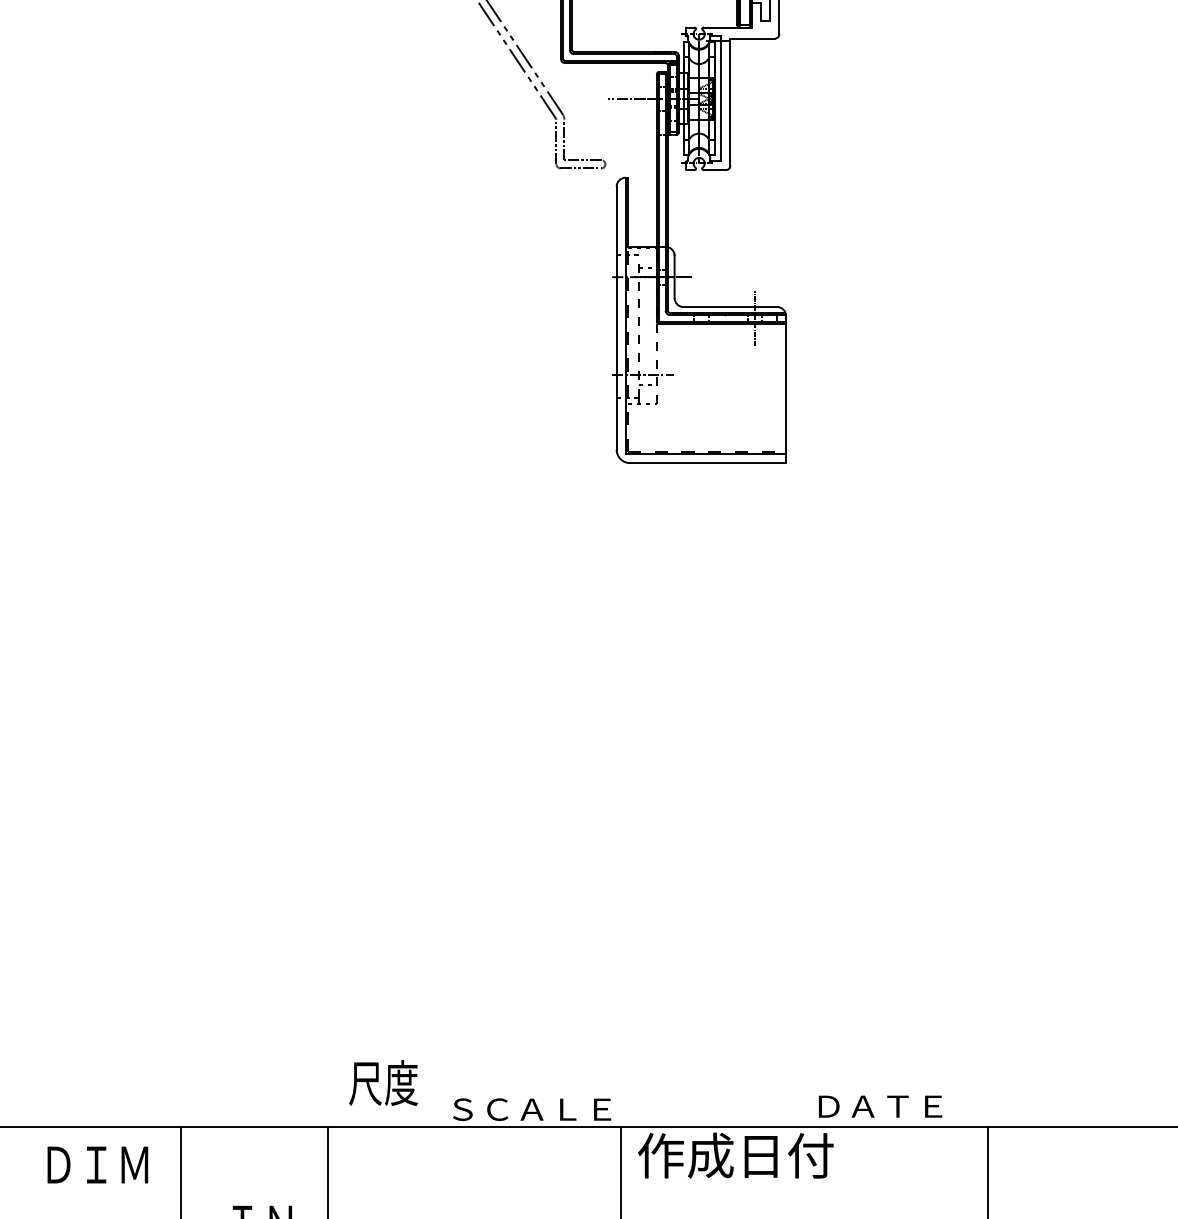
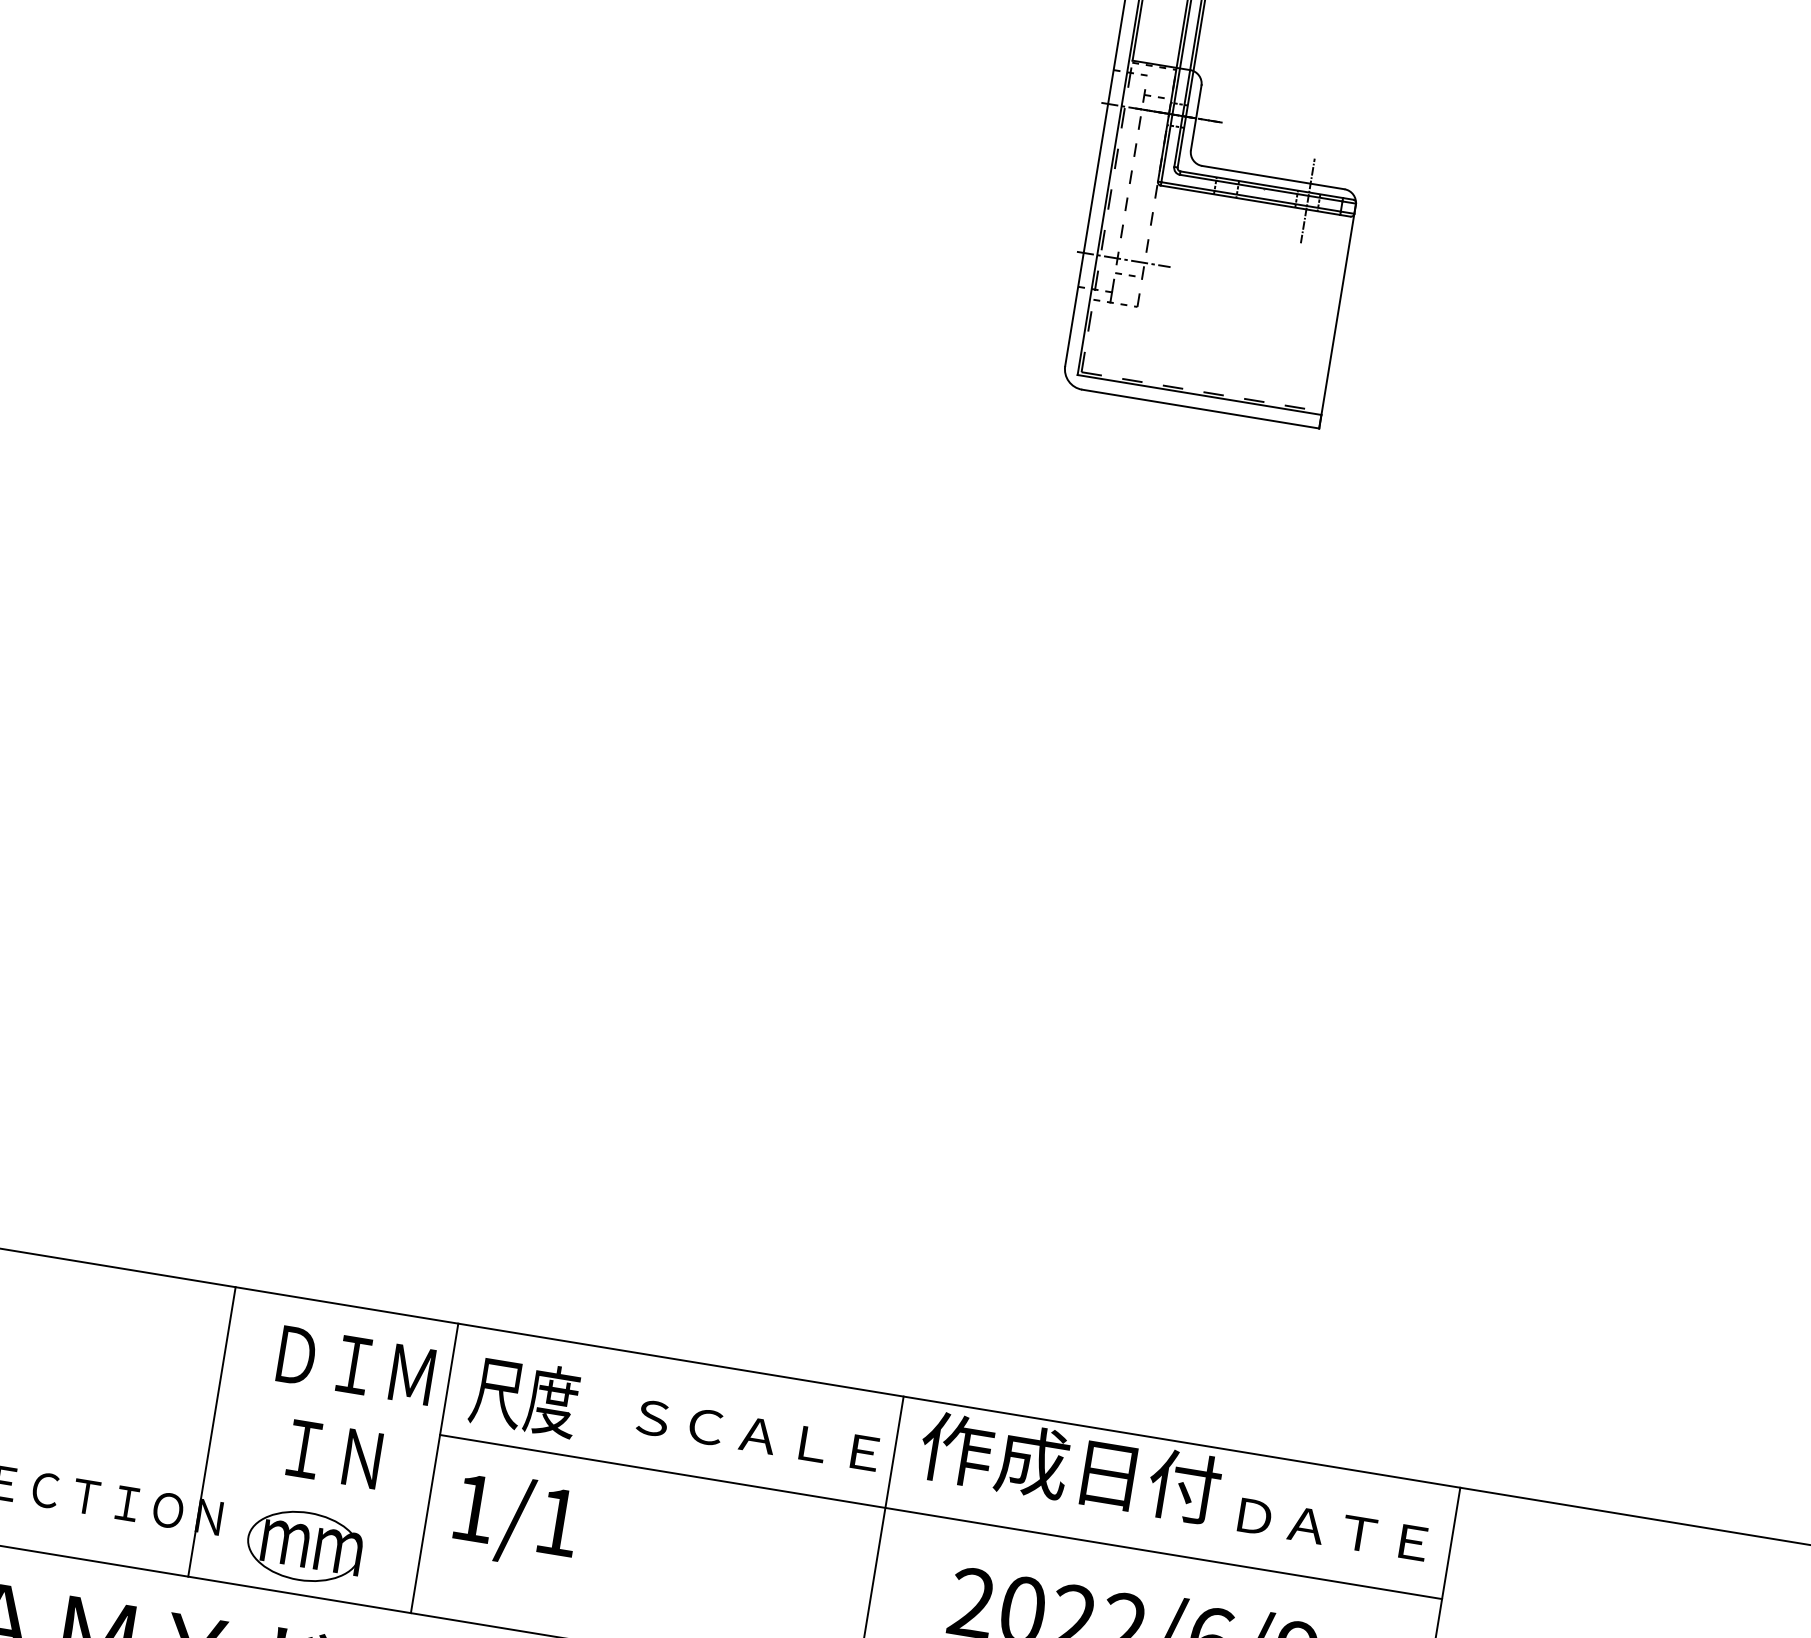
text: (383, 1082) -> (525, 1395), moved
text: (880, 1106) -> (1333, 1529), moved
text: (532, 1109) -> (758, 1435), moved
text: (97, 1164) -> (355, 1364), moved
line: (657, 1200) -> (940, 1516), added

